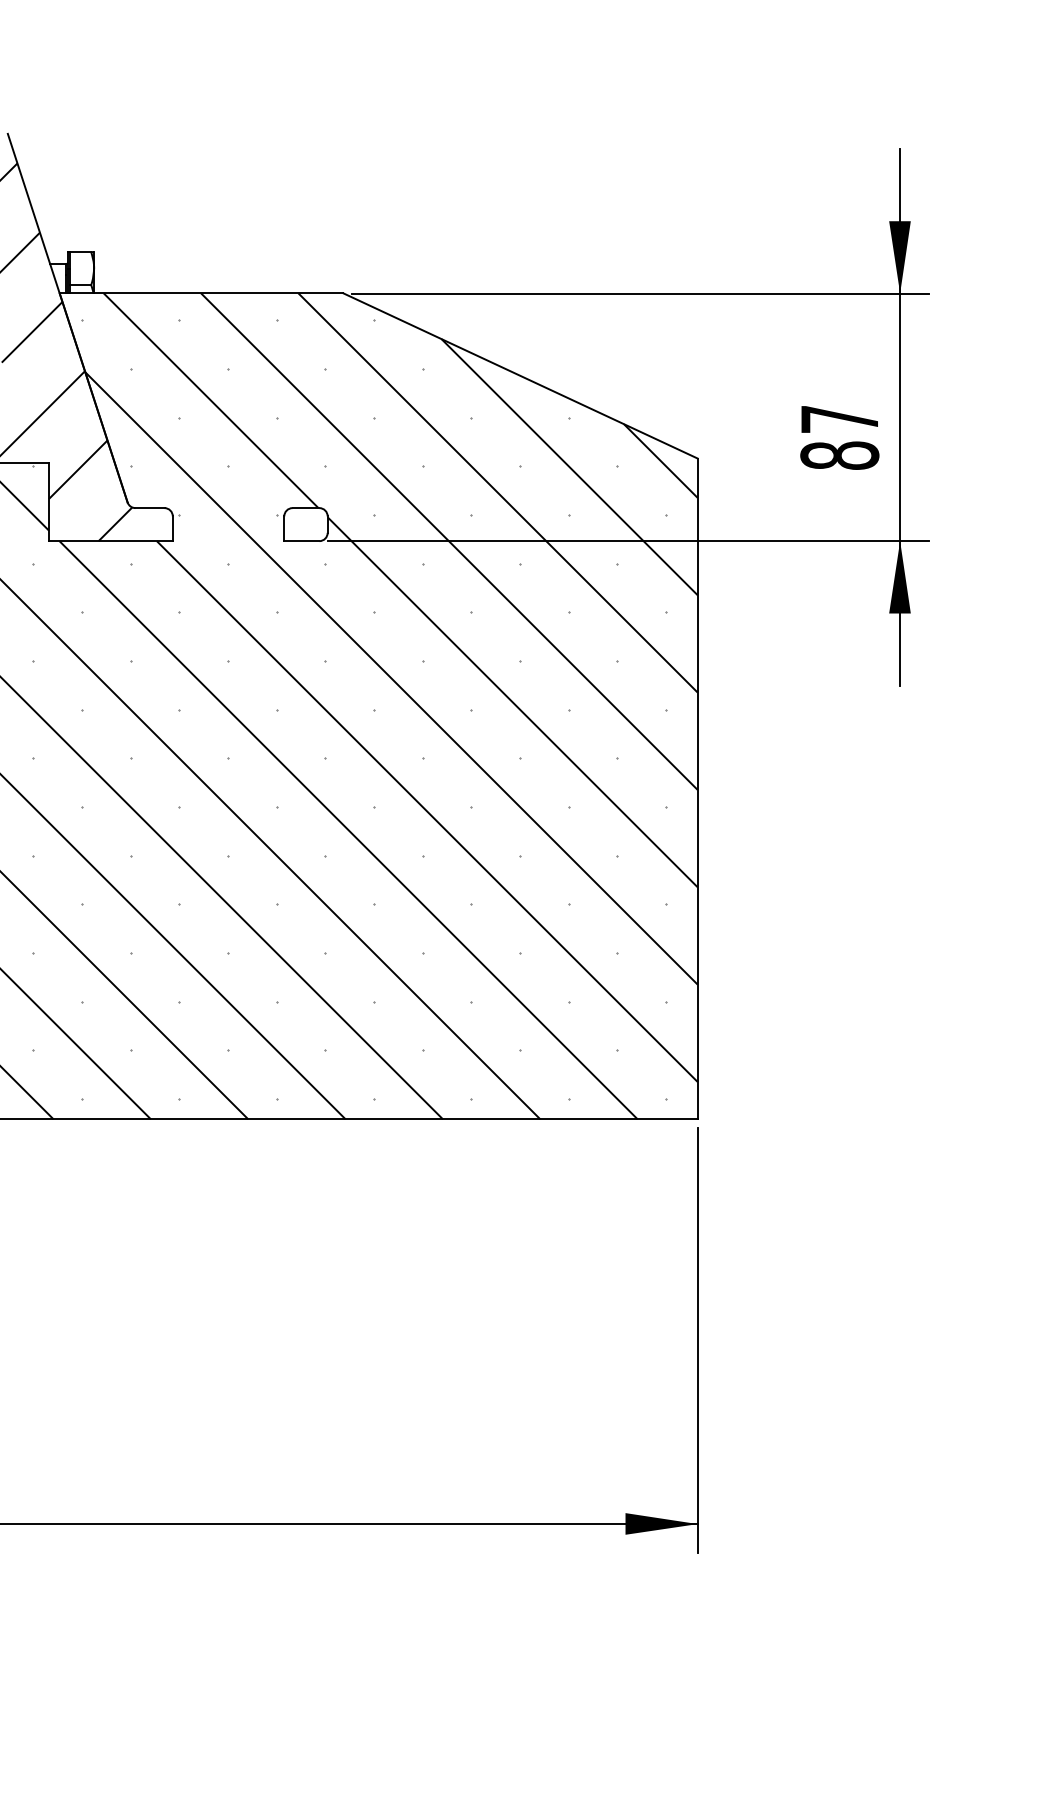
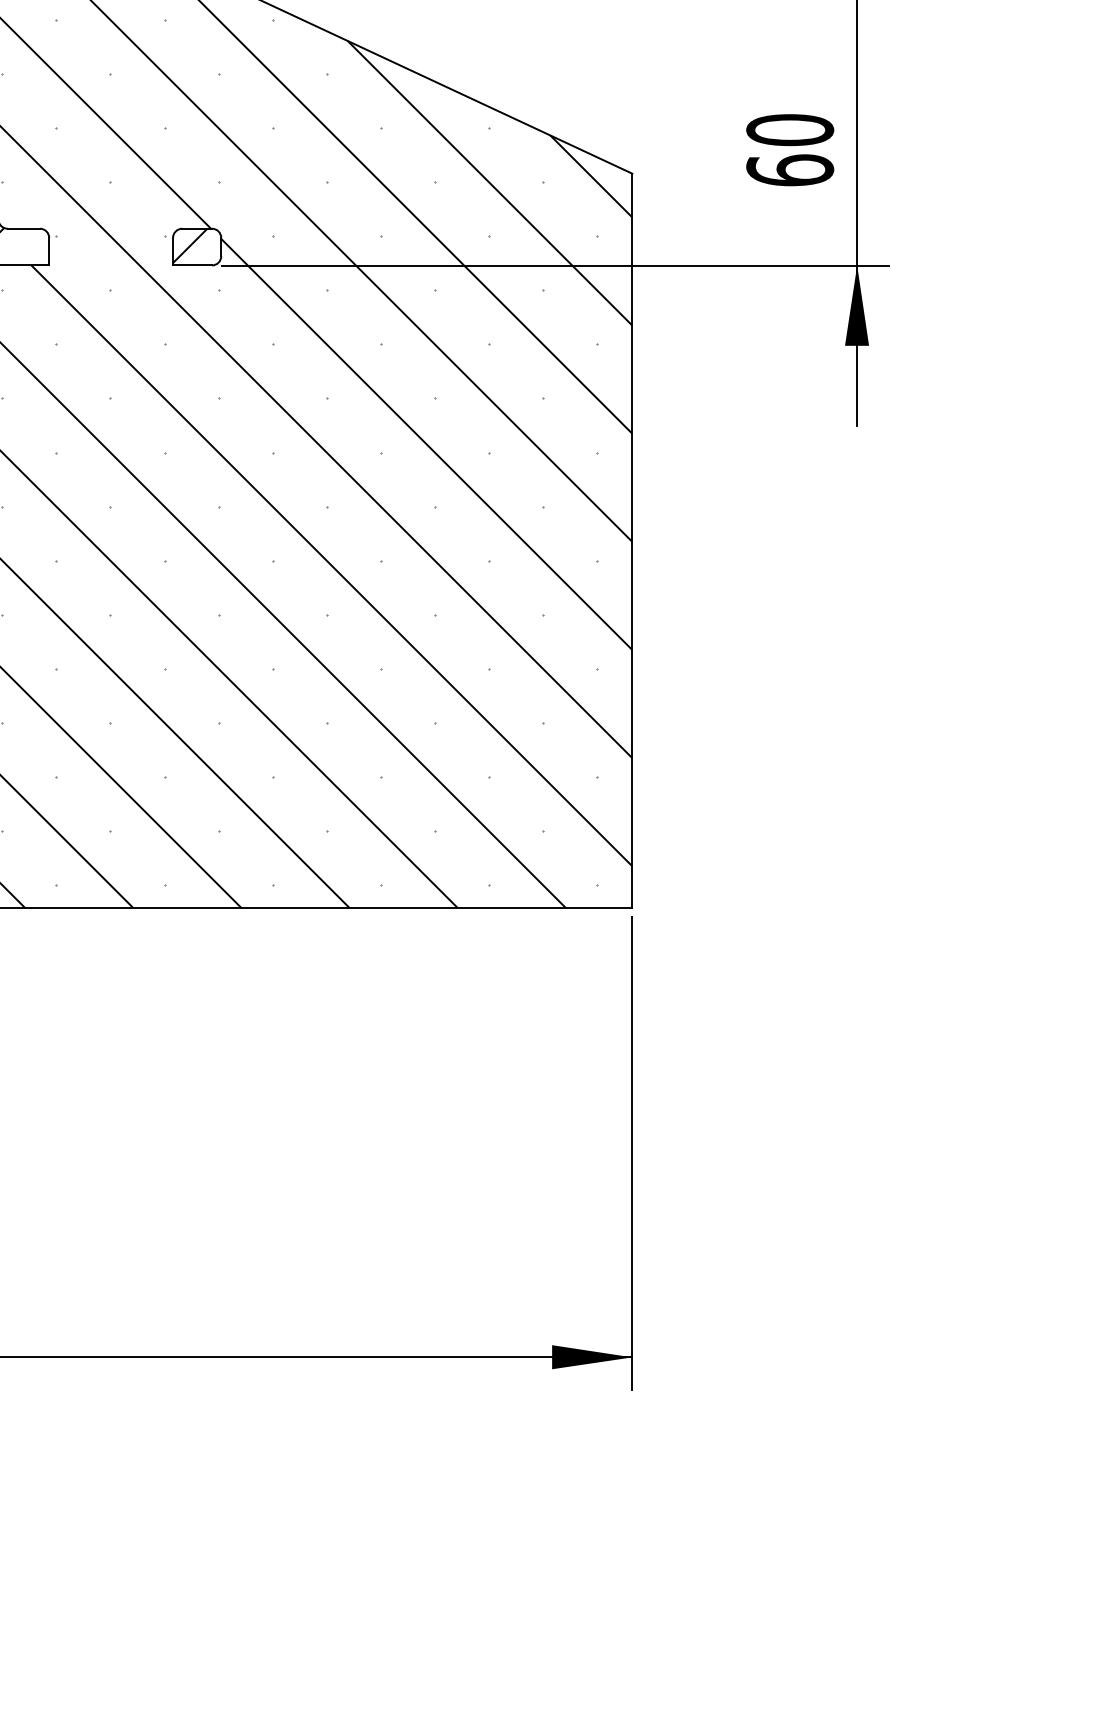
text: (839, 437) -> (789, 150), 87 -> 60
hatch: (299, 523) -> (189, 245), added

